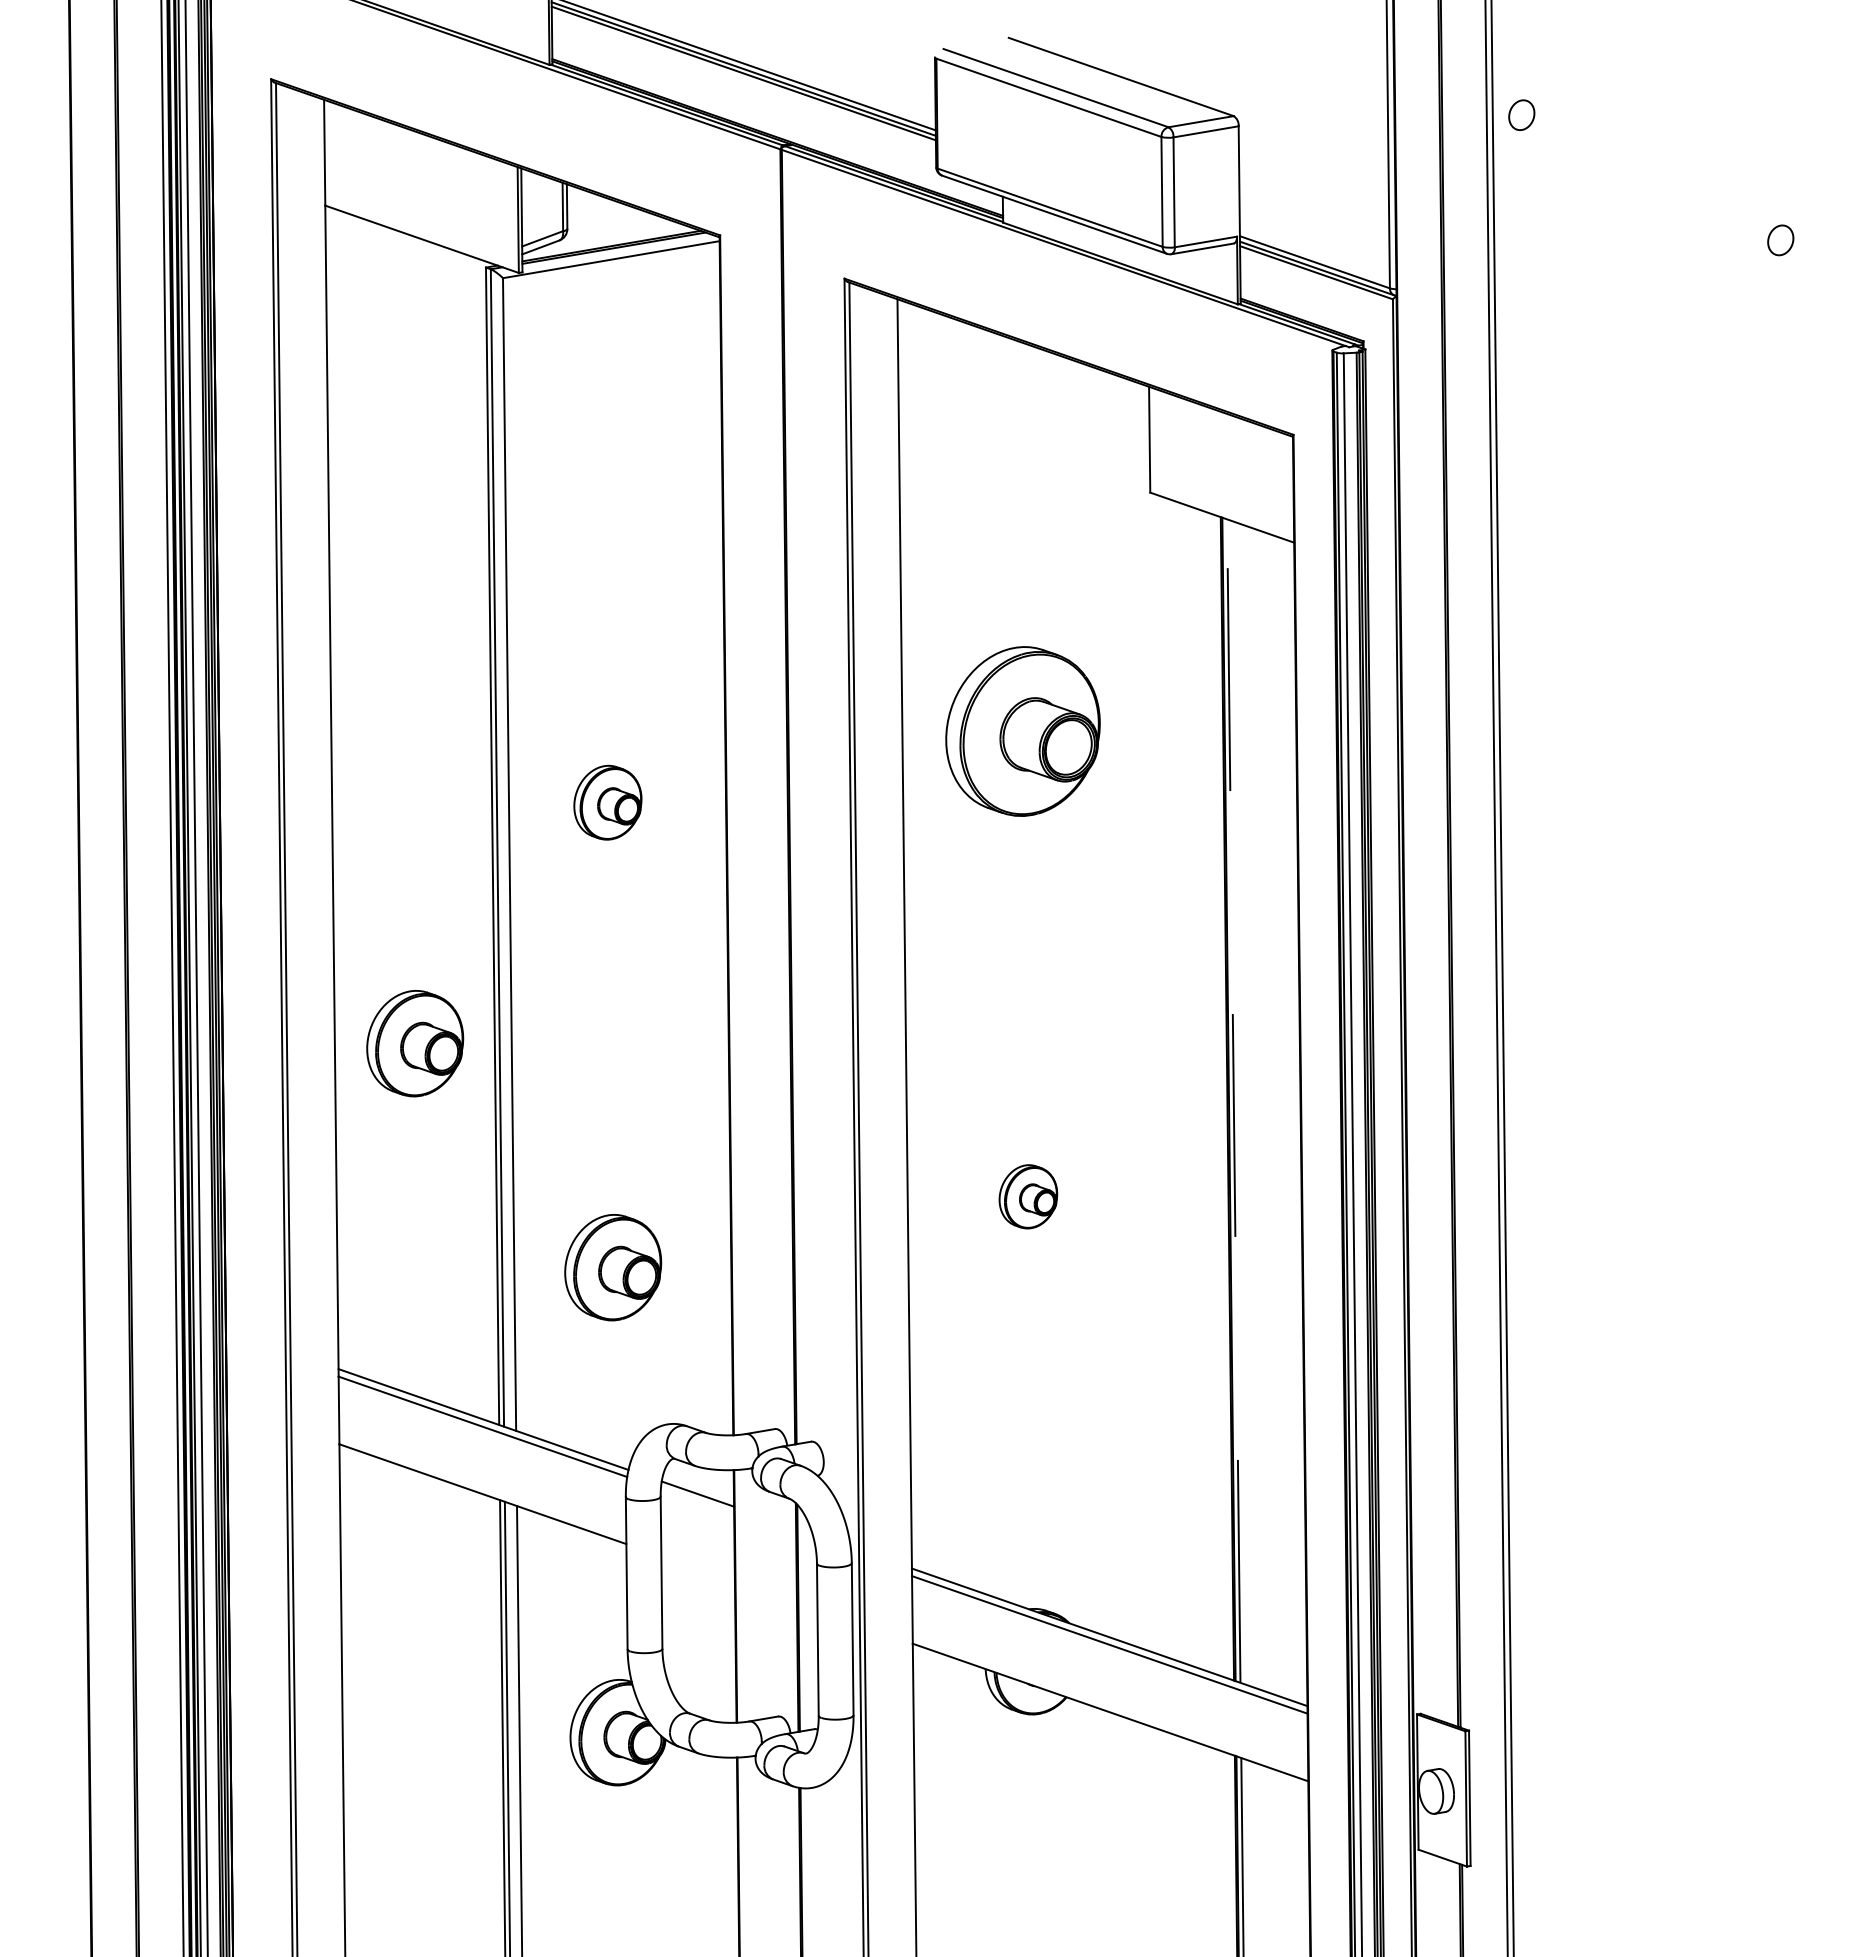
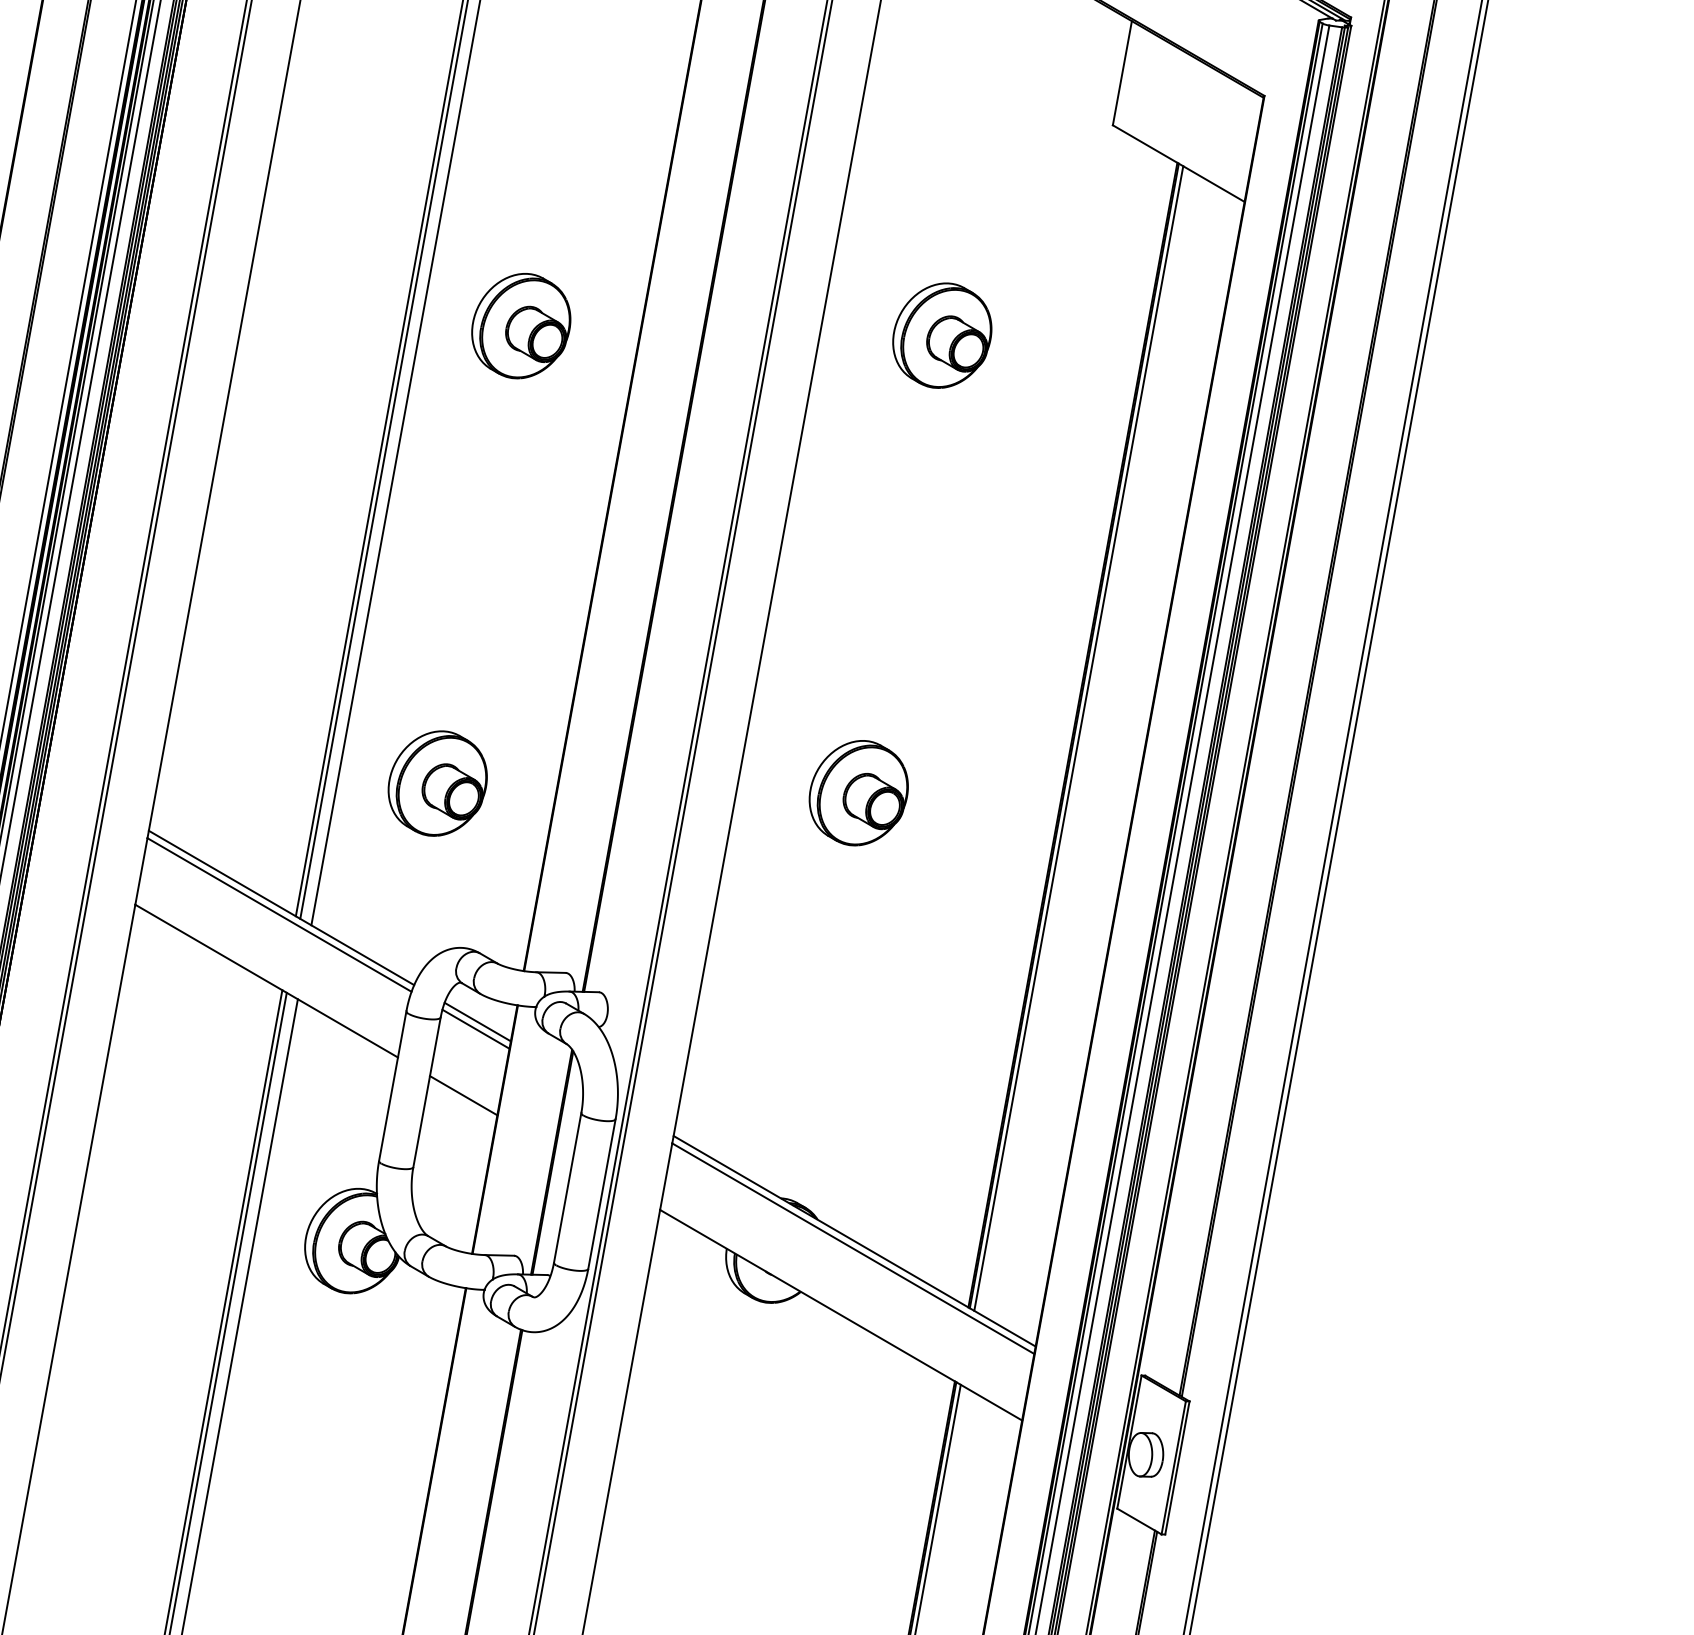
part: (1022, 731) -> (941, 335), size x0.62
part: (607, 802) -> (520, 325), size x1.43
part: (415, 1043) -> (286, 525), removed
line: (1233, 1101) -> (1078, 738), dashed -> solid
part: (1028, 1196) -> (859, 793), size x1.67
line: (697, 1501) -> (475, 1029), added
line: (697, 1568) -> (463, 1095), added

